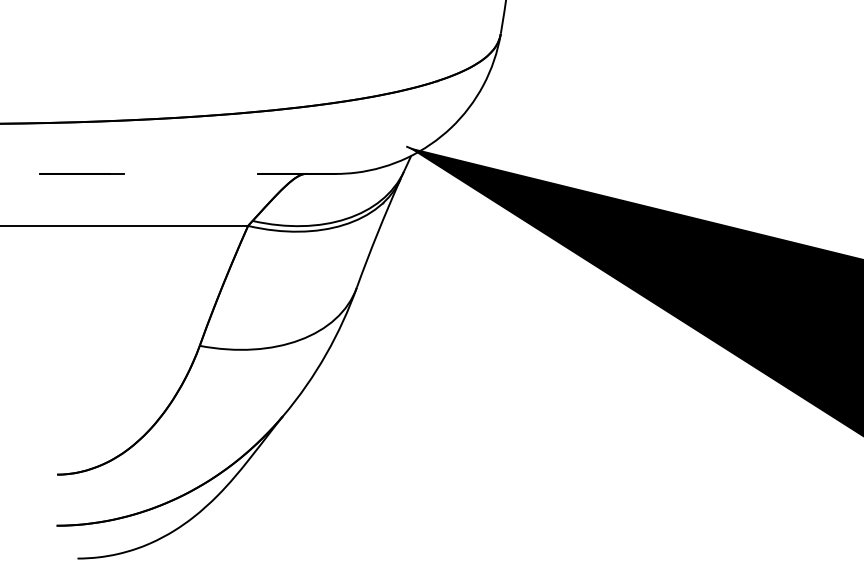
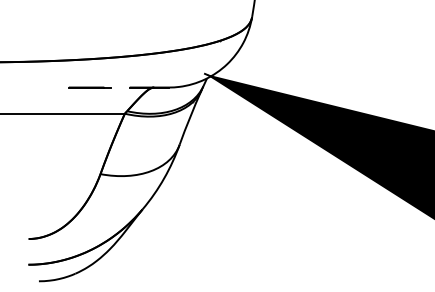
line: (80, 173) -> (89, 87), moved

